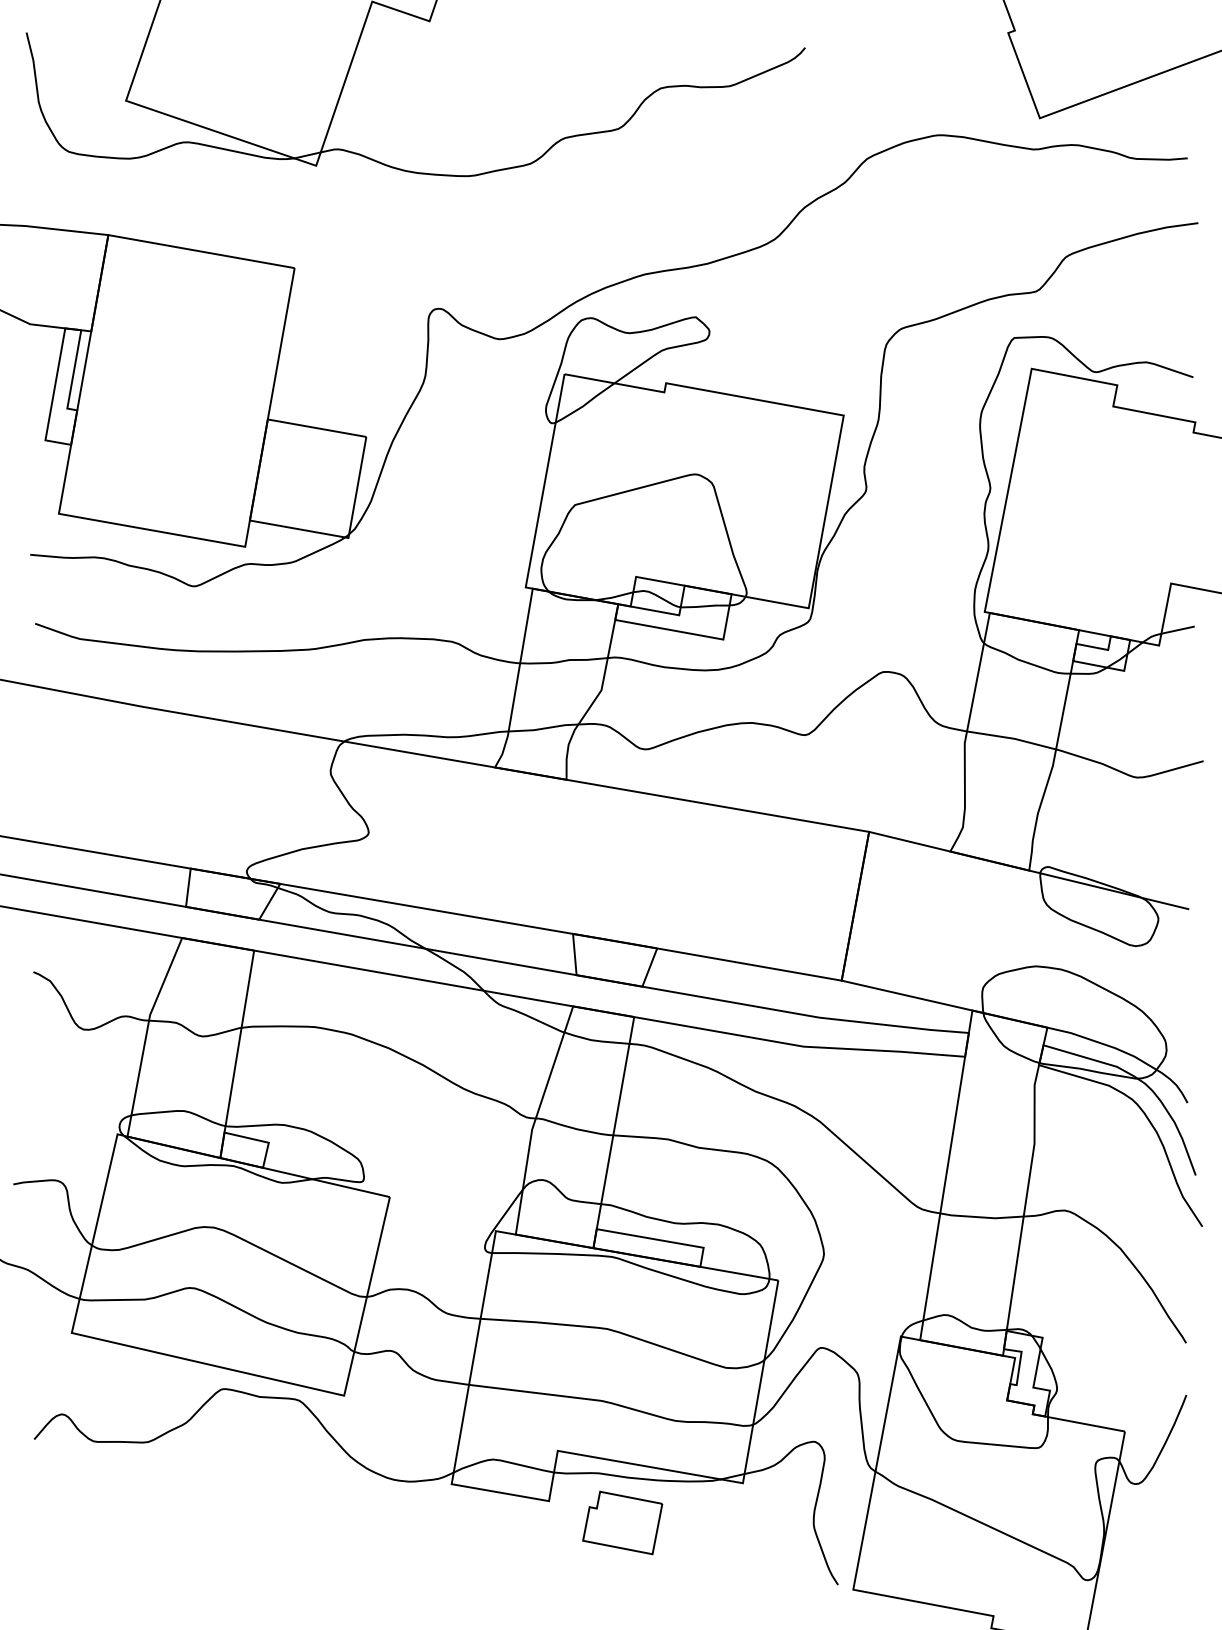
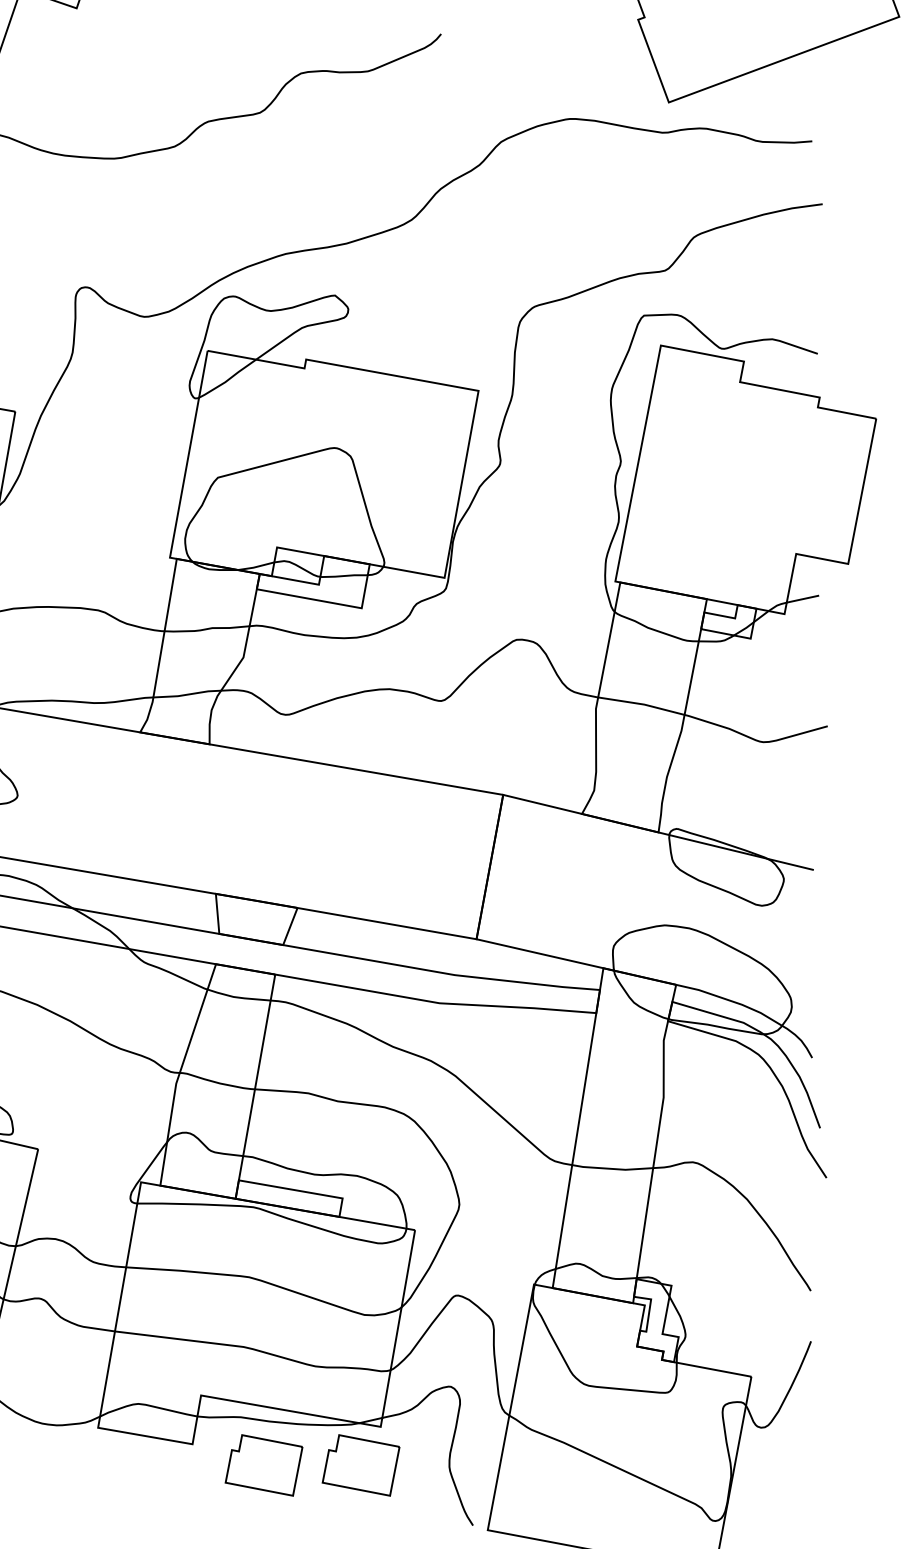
part: (722, 1522) -> (360, 1464), added

